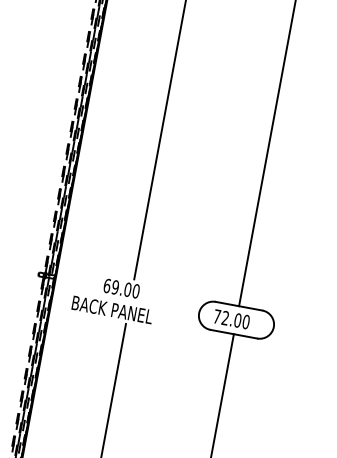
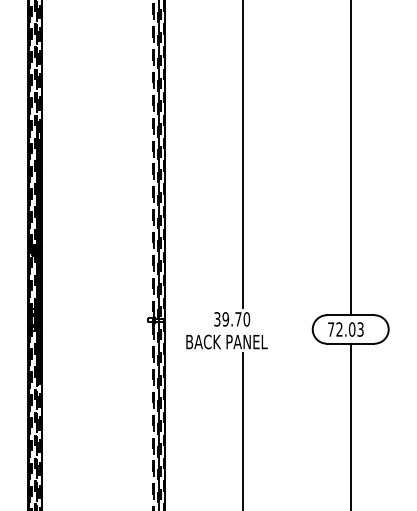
text: (117, 287) -> (227, 319), 69.00 -> 39.70
text: (246, 322) -> (360, 329), 72.00 -> 72.03

